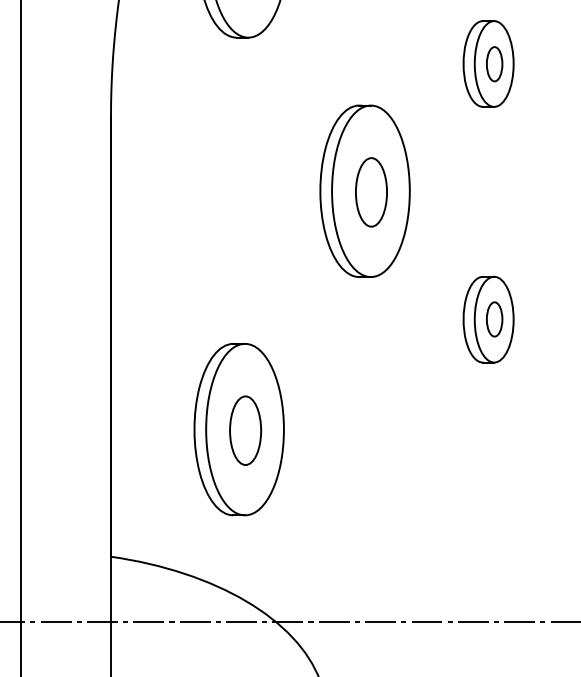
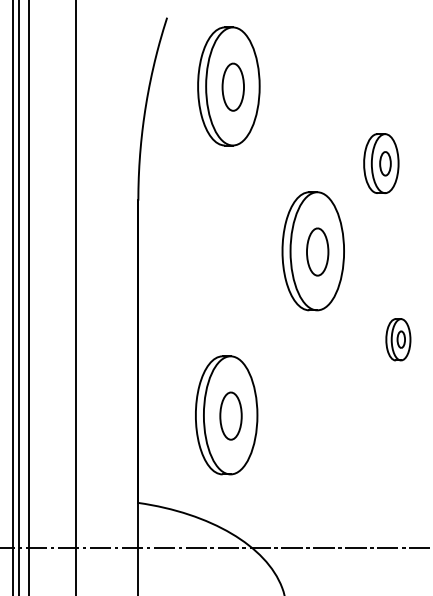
part: (488, 63) -> (381, 163), moved
part: (488, 319) -> (398, 339), size x0.7

